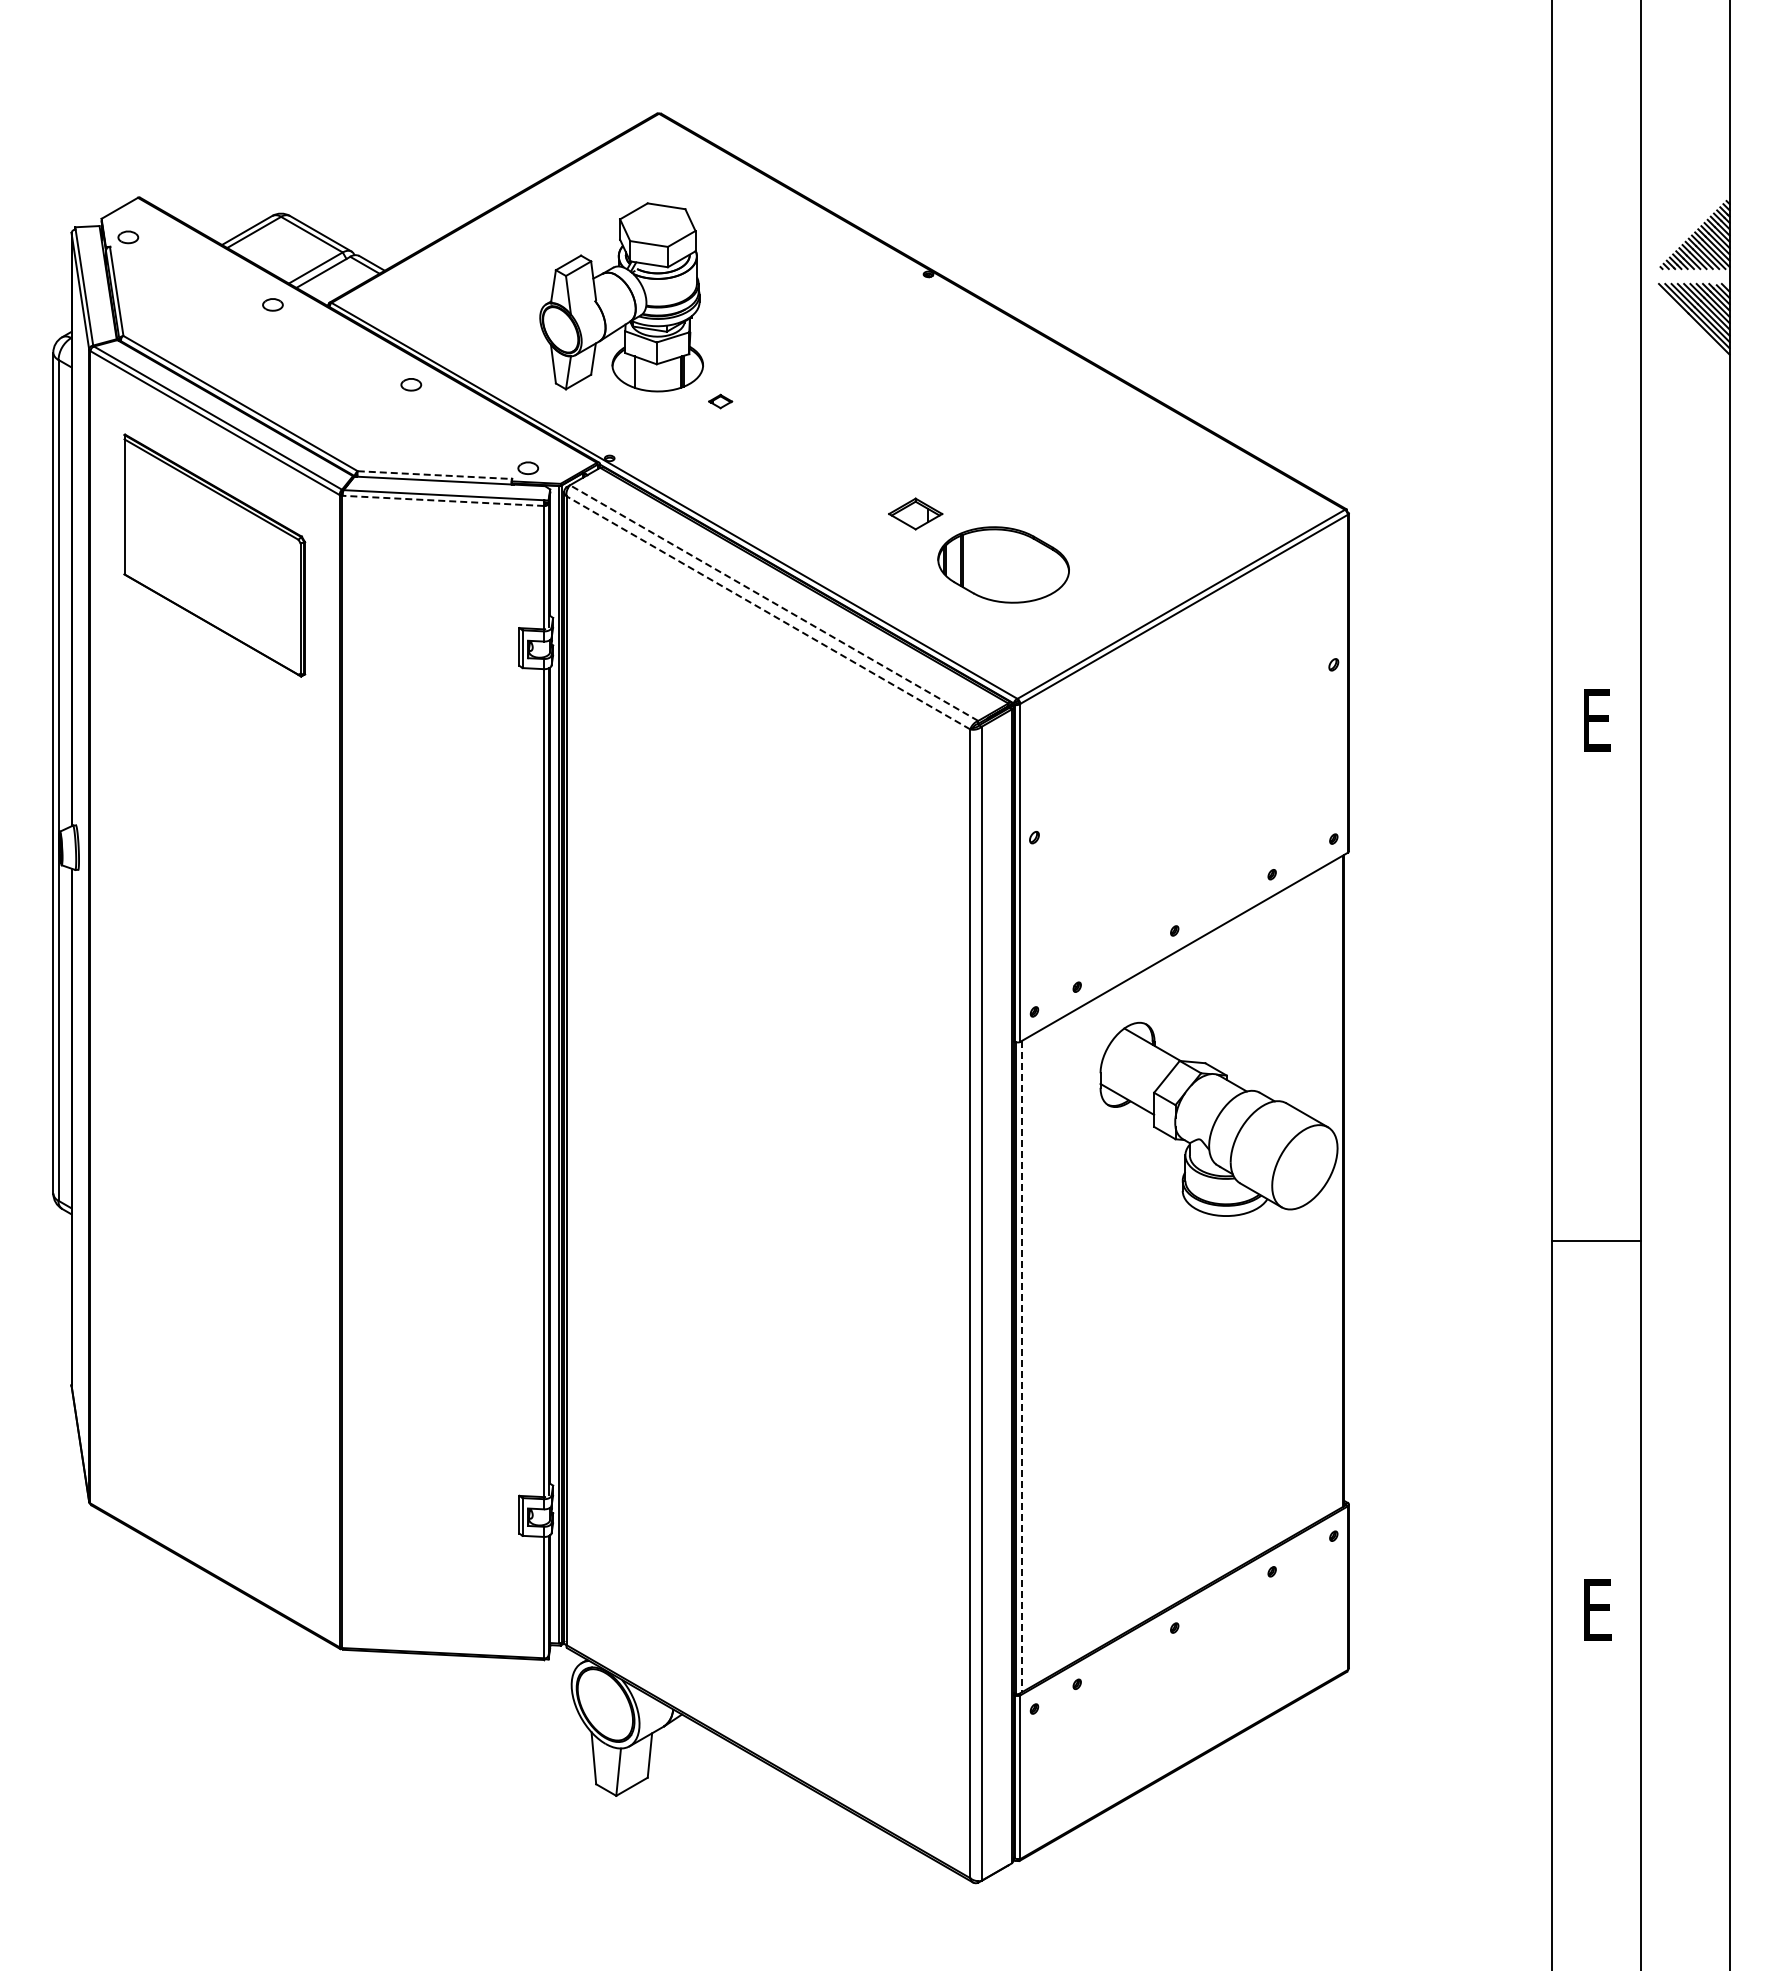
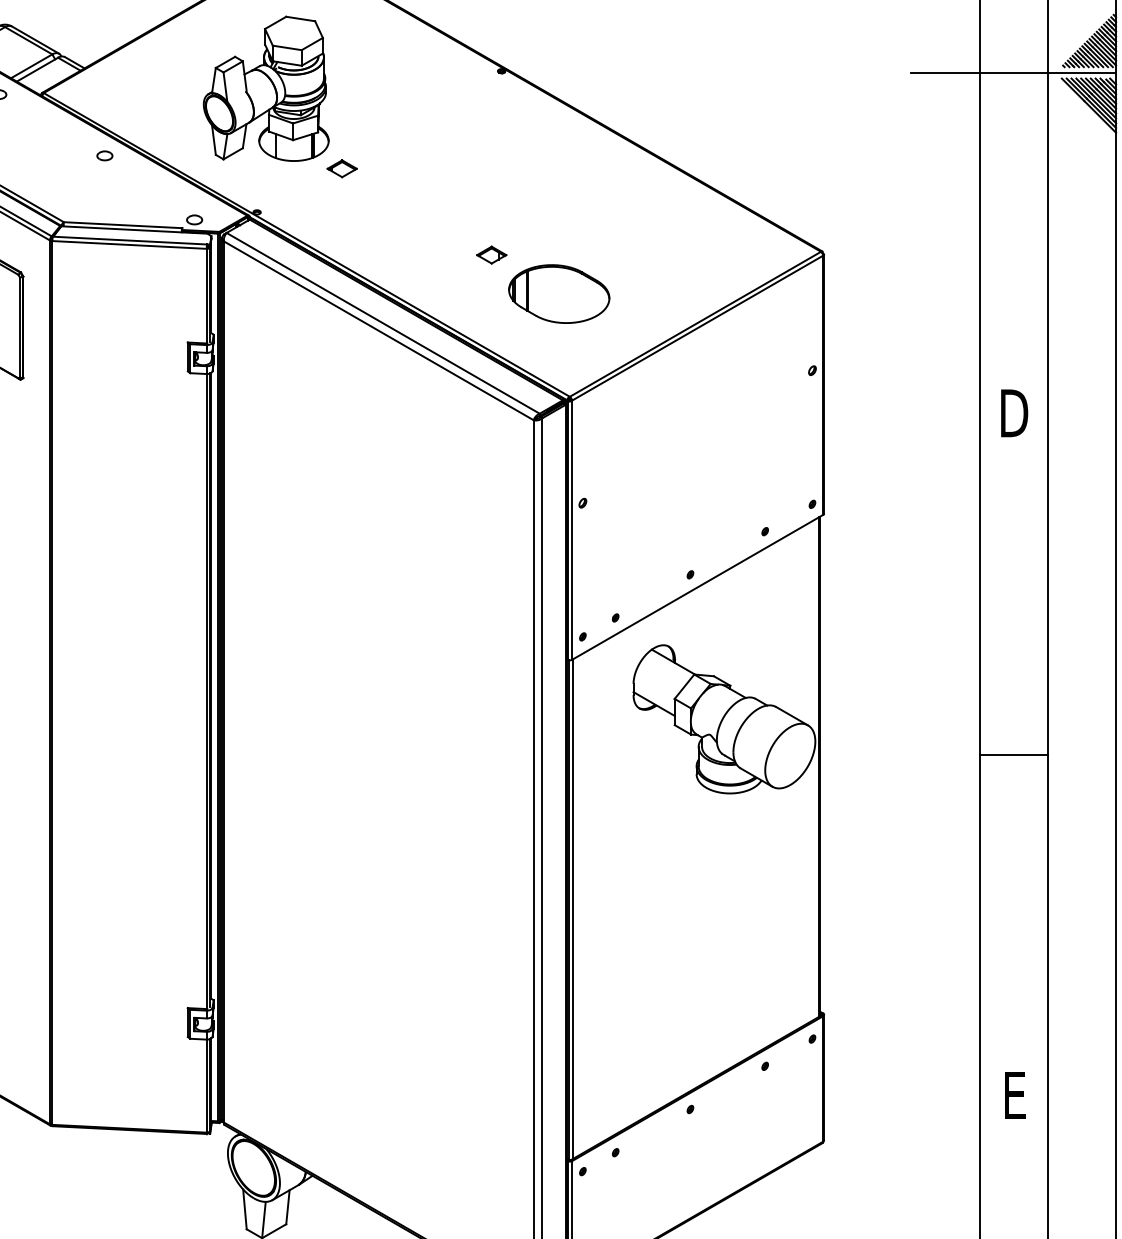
line: (1595, 276) -> (1013, 72), added
part: (720, 401) -> (342, 168), size x1.67
line: (435, 475) -> (123, 225), dashed -> solid
line: (442, 500) -> (128, 244), dashed -> solid
part: (915, 514) -> (491, 255), size x0.71
line: (774, 603) -> (383, 323), dashed -> solid
line: (768, 612) -> (378, 330), dashed -> solid
text: (1596, 720) -> (1013, 413), E -> D
line: (1595, 1240) -> (1013, 754), moved
line: (1021, 1366) -> (572, 908), dashed -> solid

